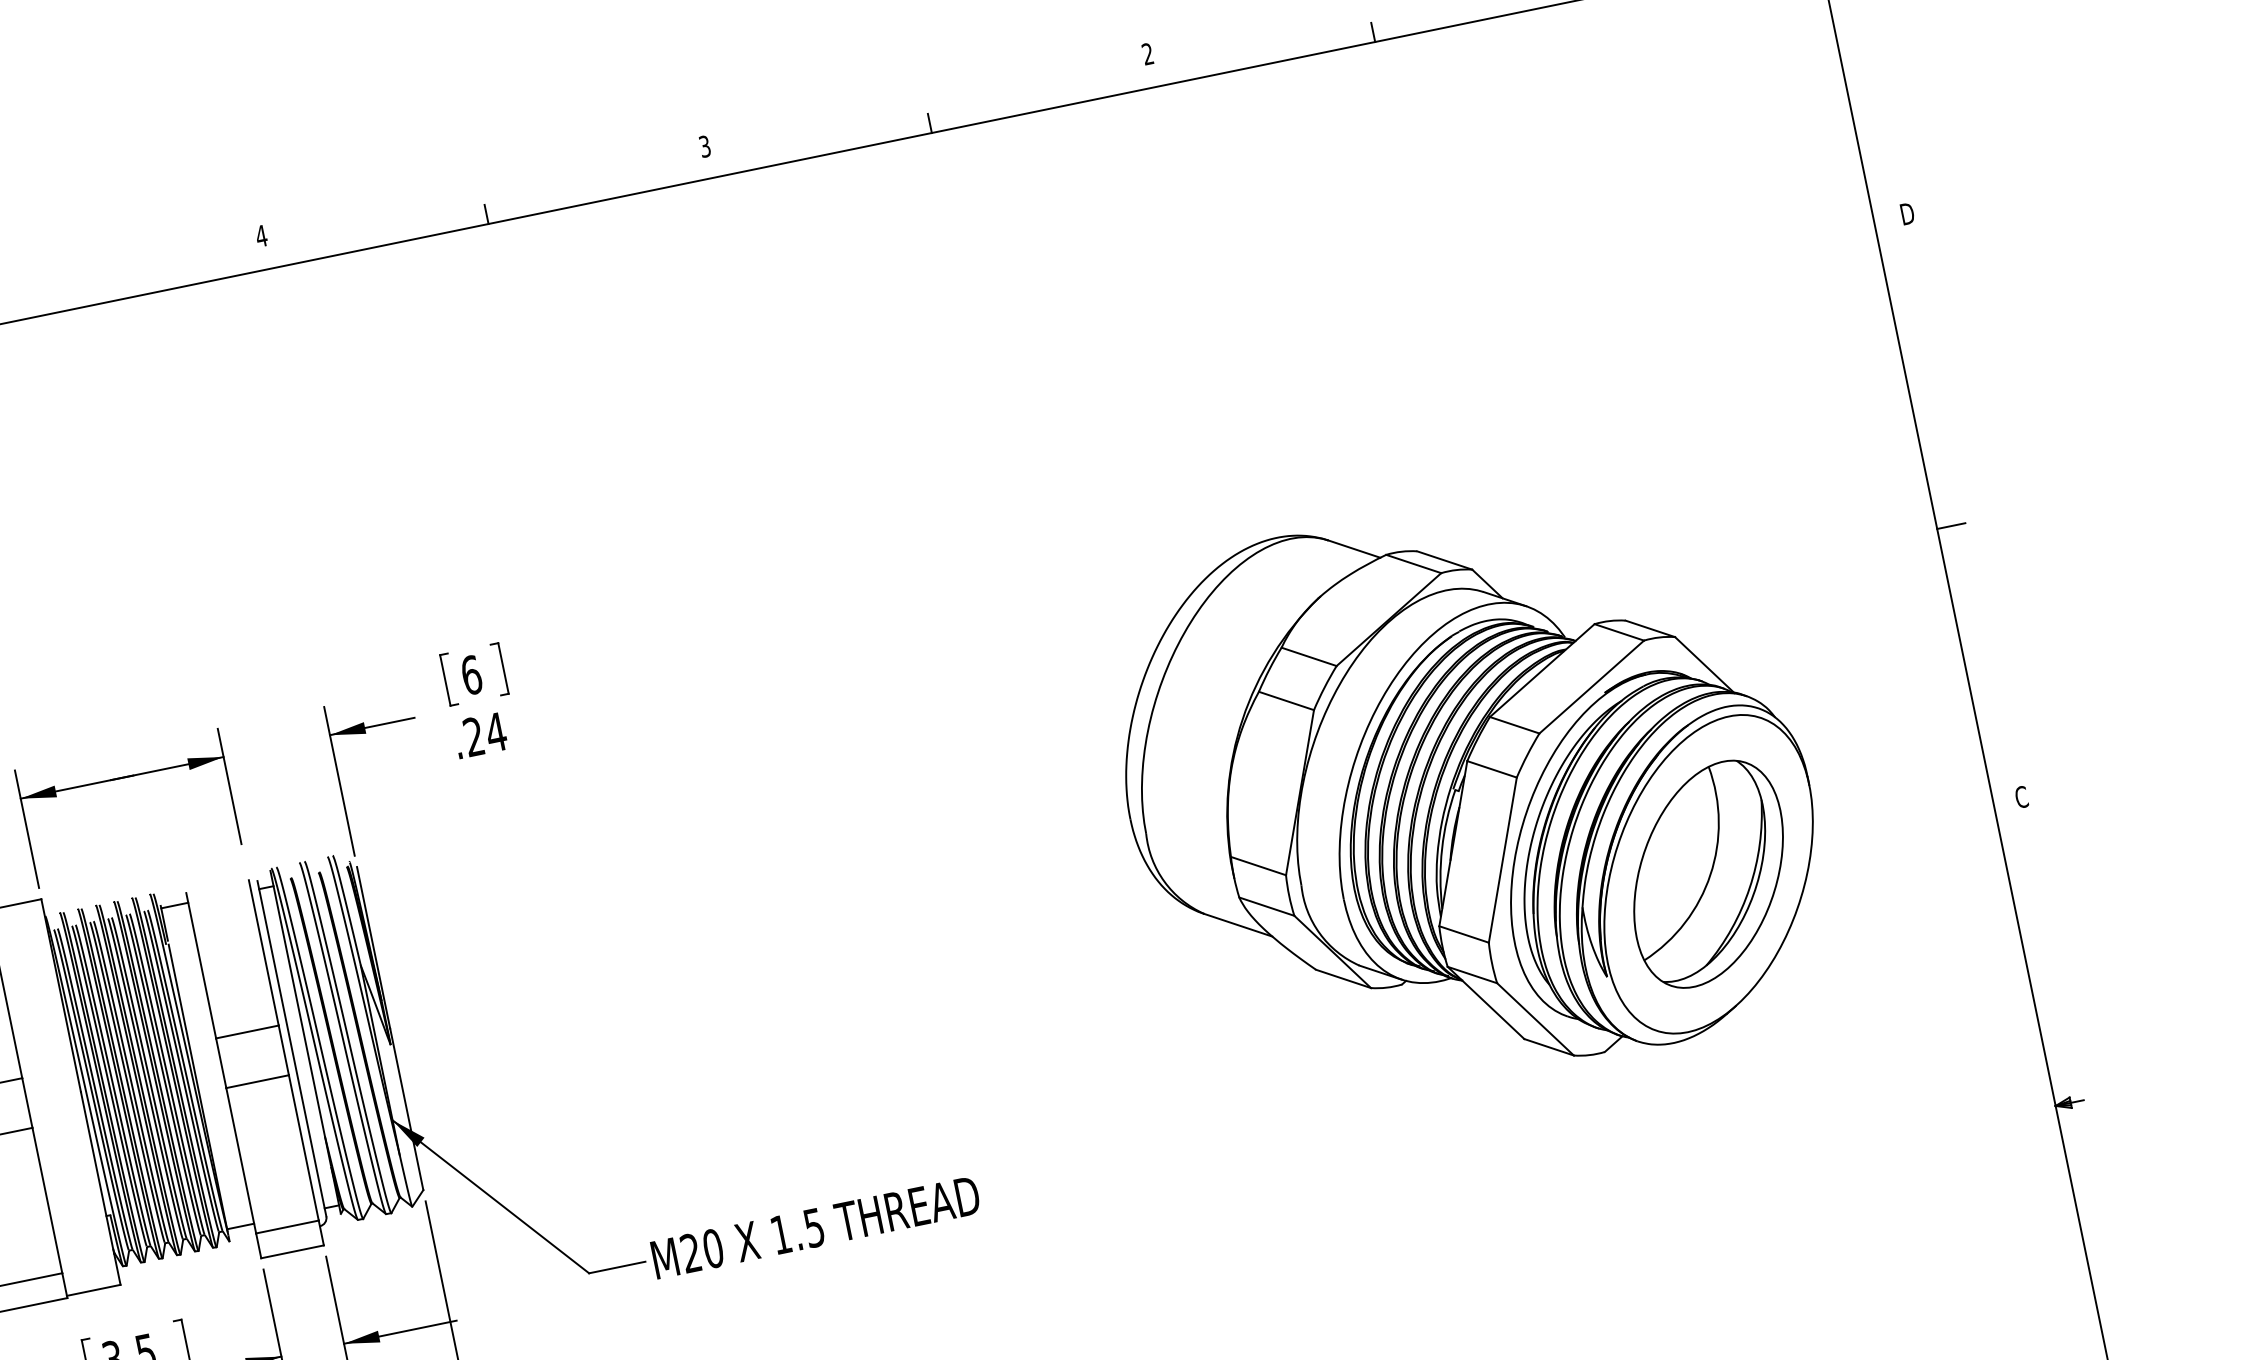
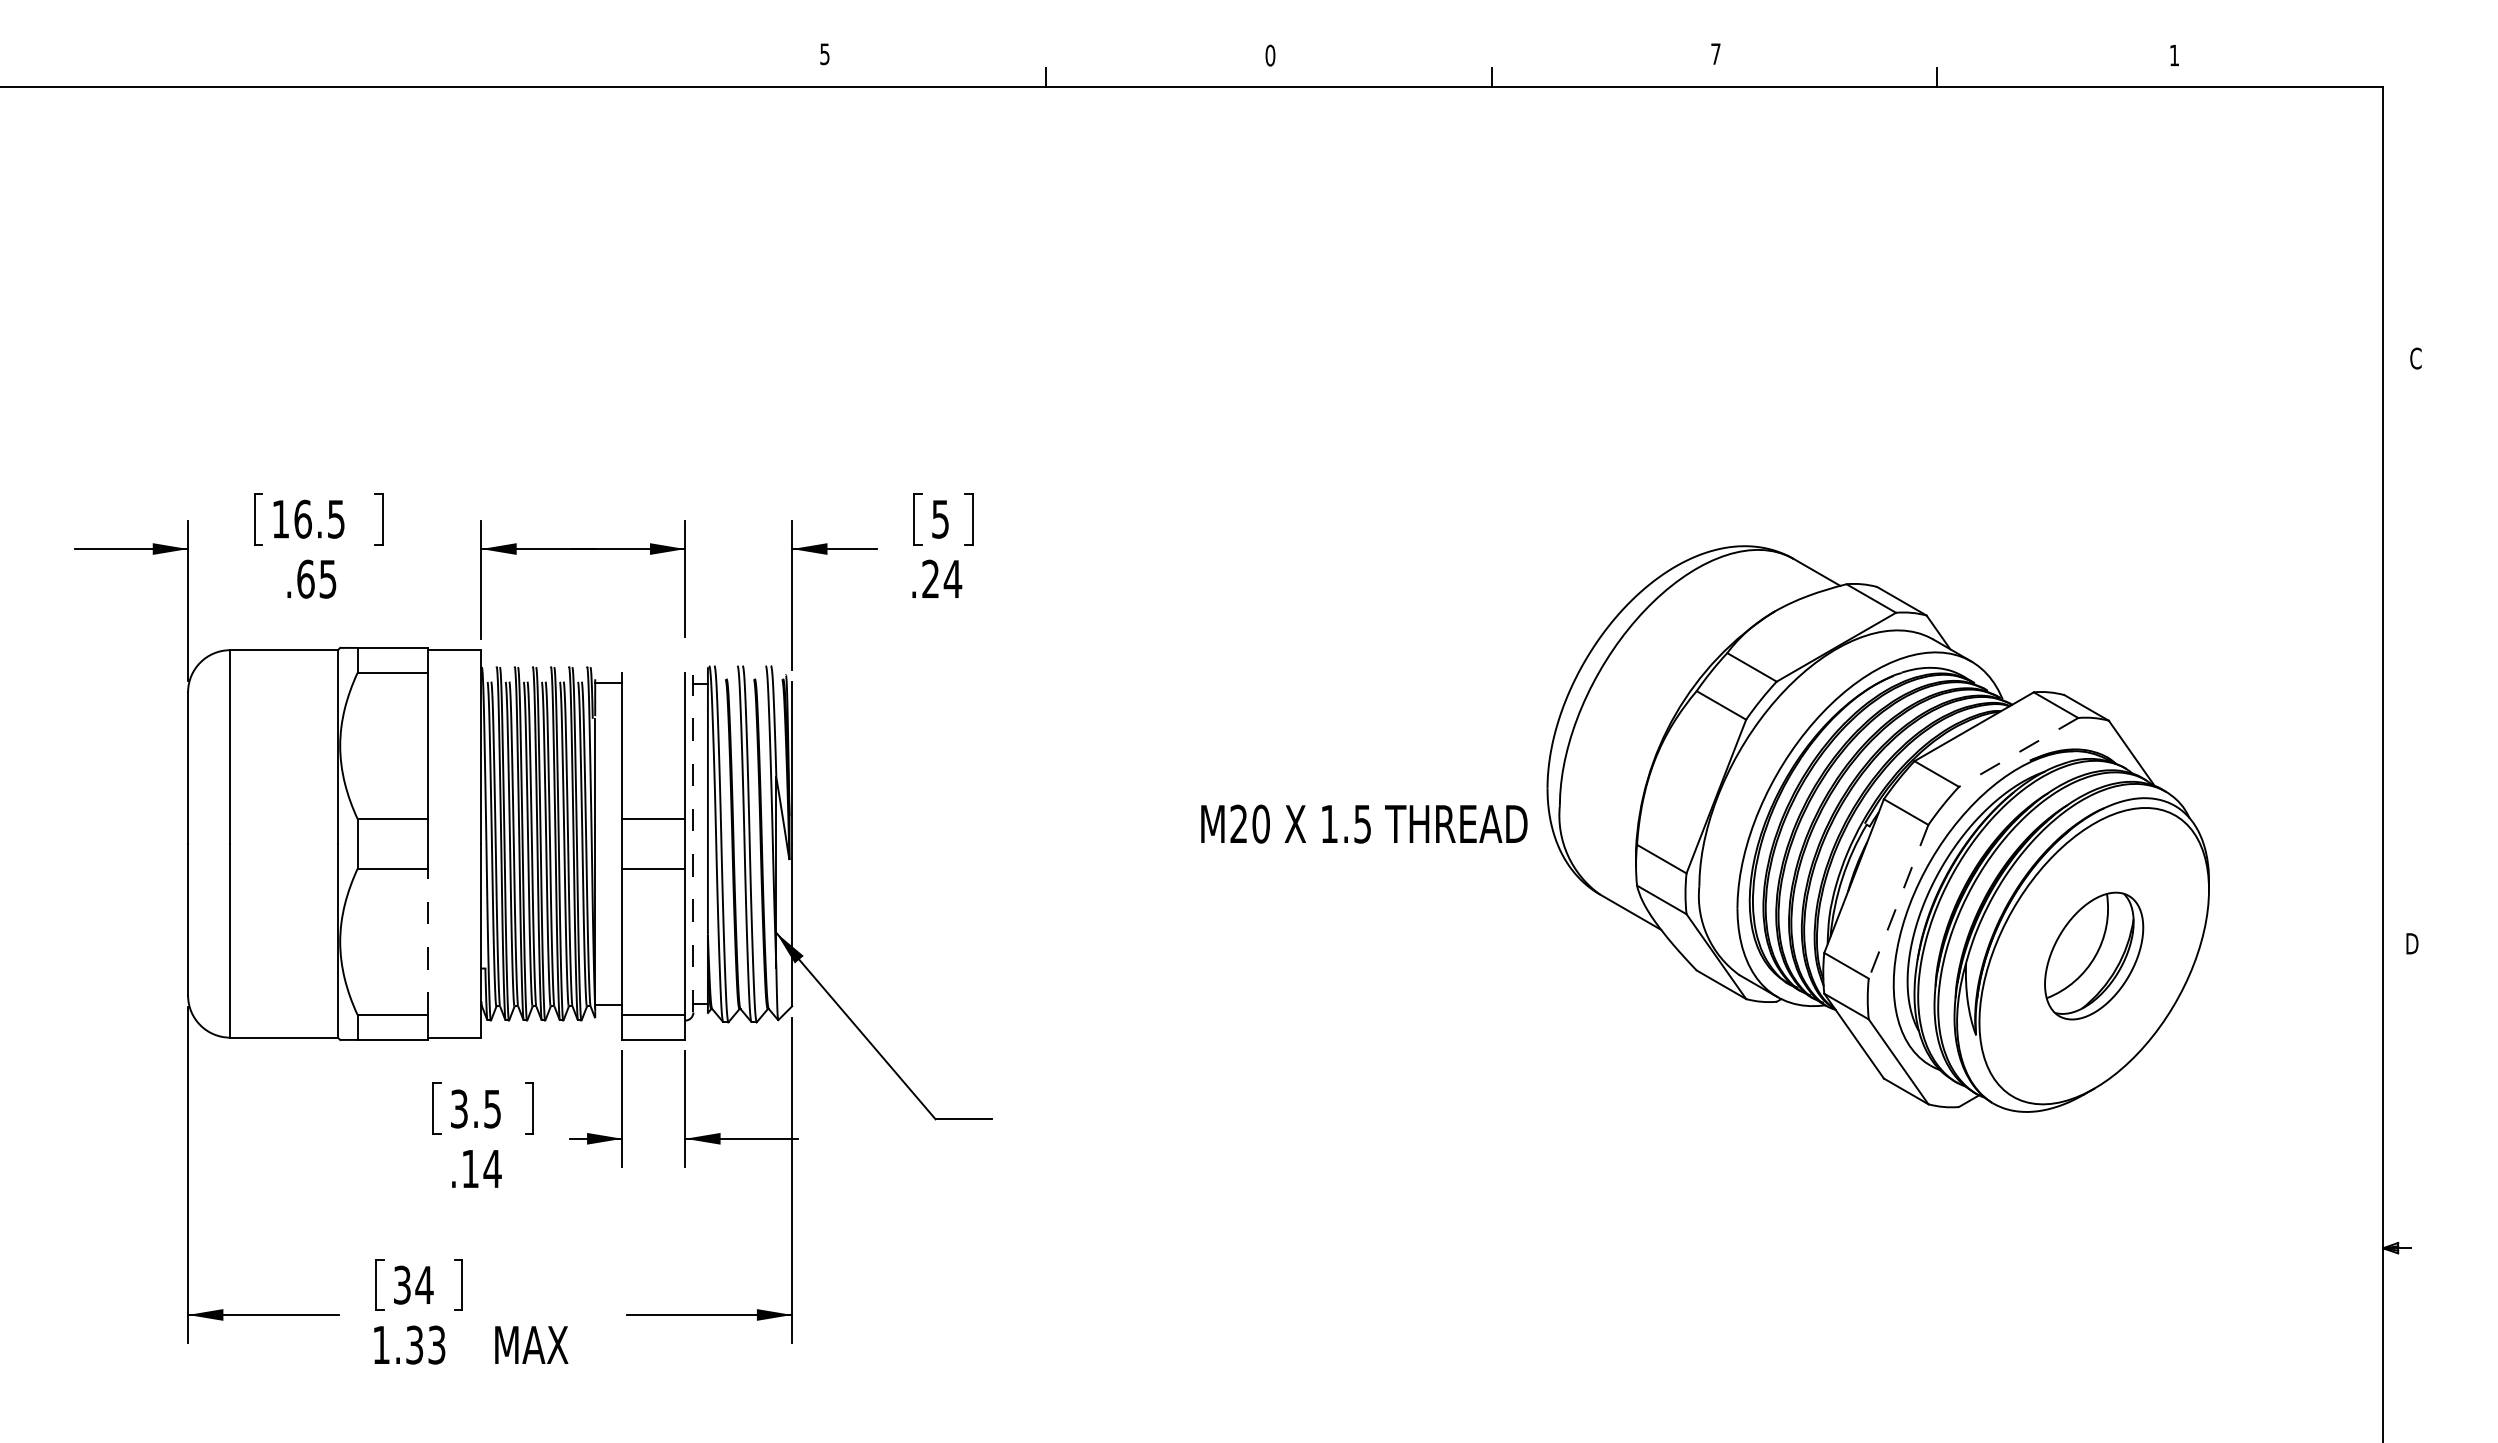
text: (1147, 53) -> (1715, 53), 2 -> 7
text: (705, 146) -> (1270, 55), 3 -> 0
text: (1907, 213) -> (2416, 358), D -> C
text: (261, 236) -> (824, 54), 4 -> 5
line: (1951, 526) -> (2397, 668), removed
text: (471, 674) -> (940, 518), 6 -> 5
line: (1591, 687) -> (2018, 752), solid -> dashed
text: (2021, 796) -> (2411, 943), C -> D
line: (1502, 860) -> (1898, 902), solid -> dashed
part: (1707, 873) -> (2093, 955), size x0.6
line: (291, 1048) -> (693, 843), solid -> dashed
line: (47, 1200) -> (427, 941), solid -> dashed
text: (815, 1226) -> (1364, 823), moved

